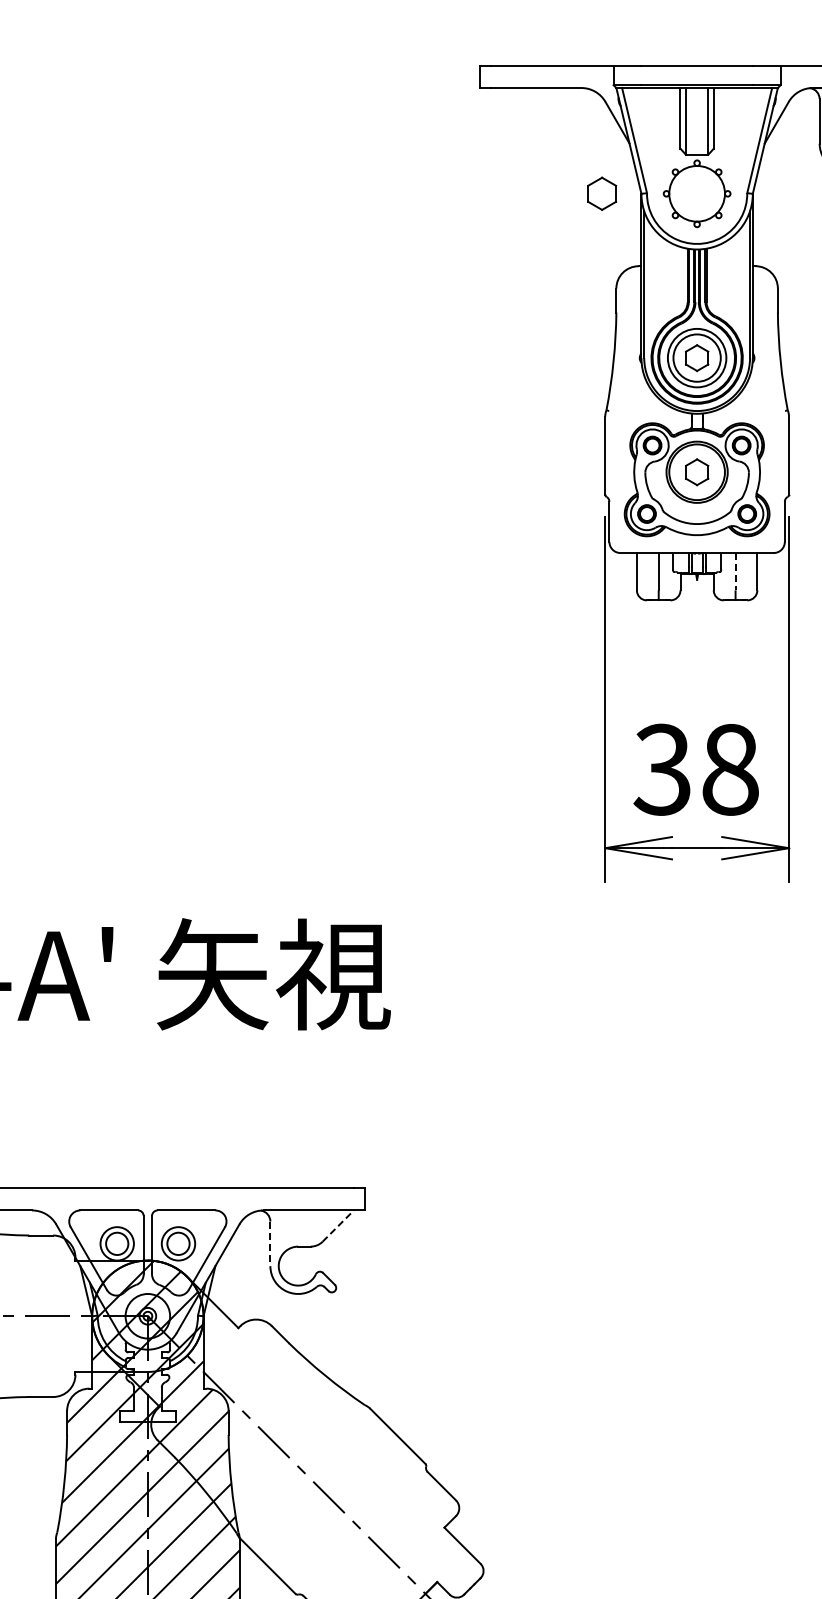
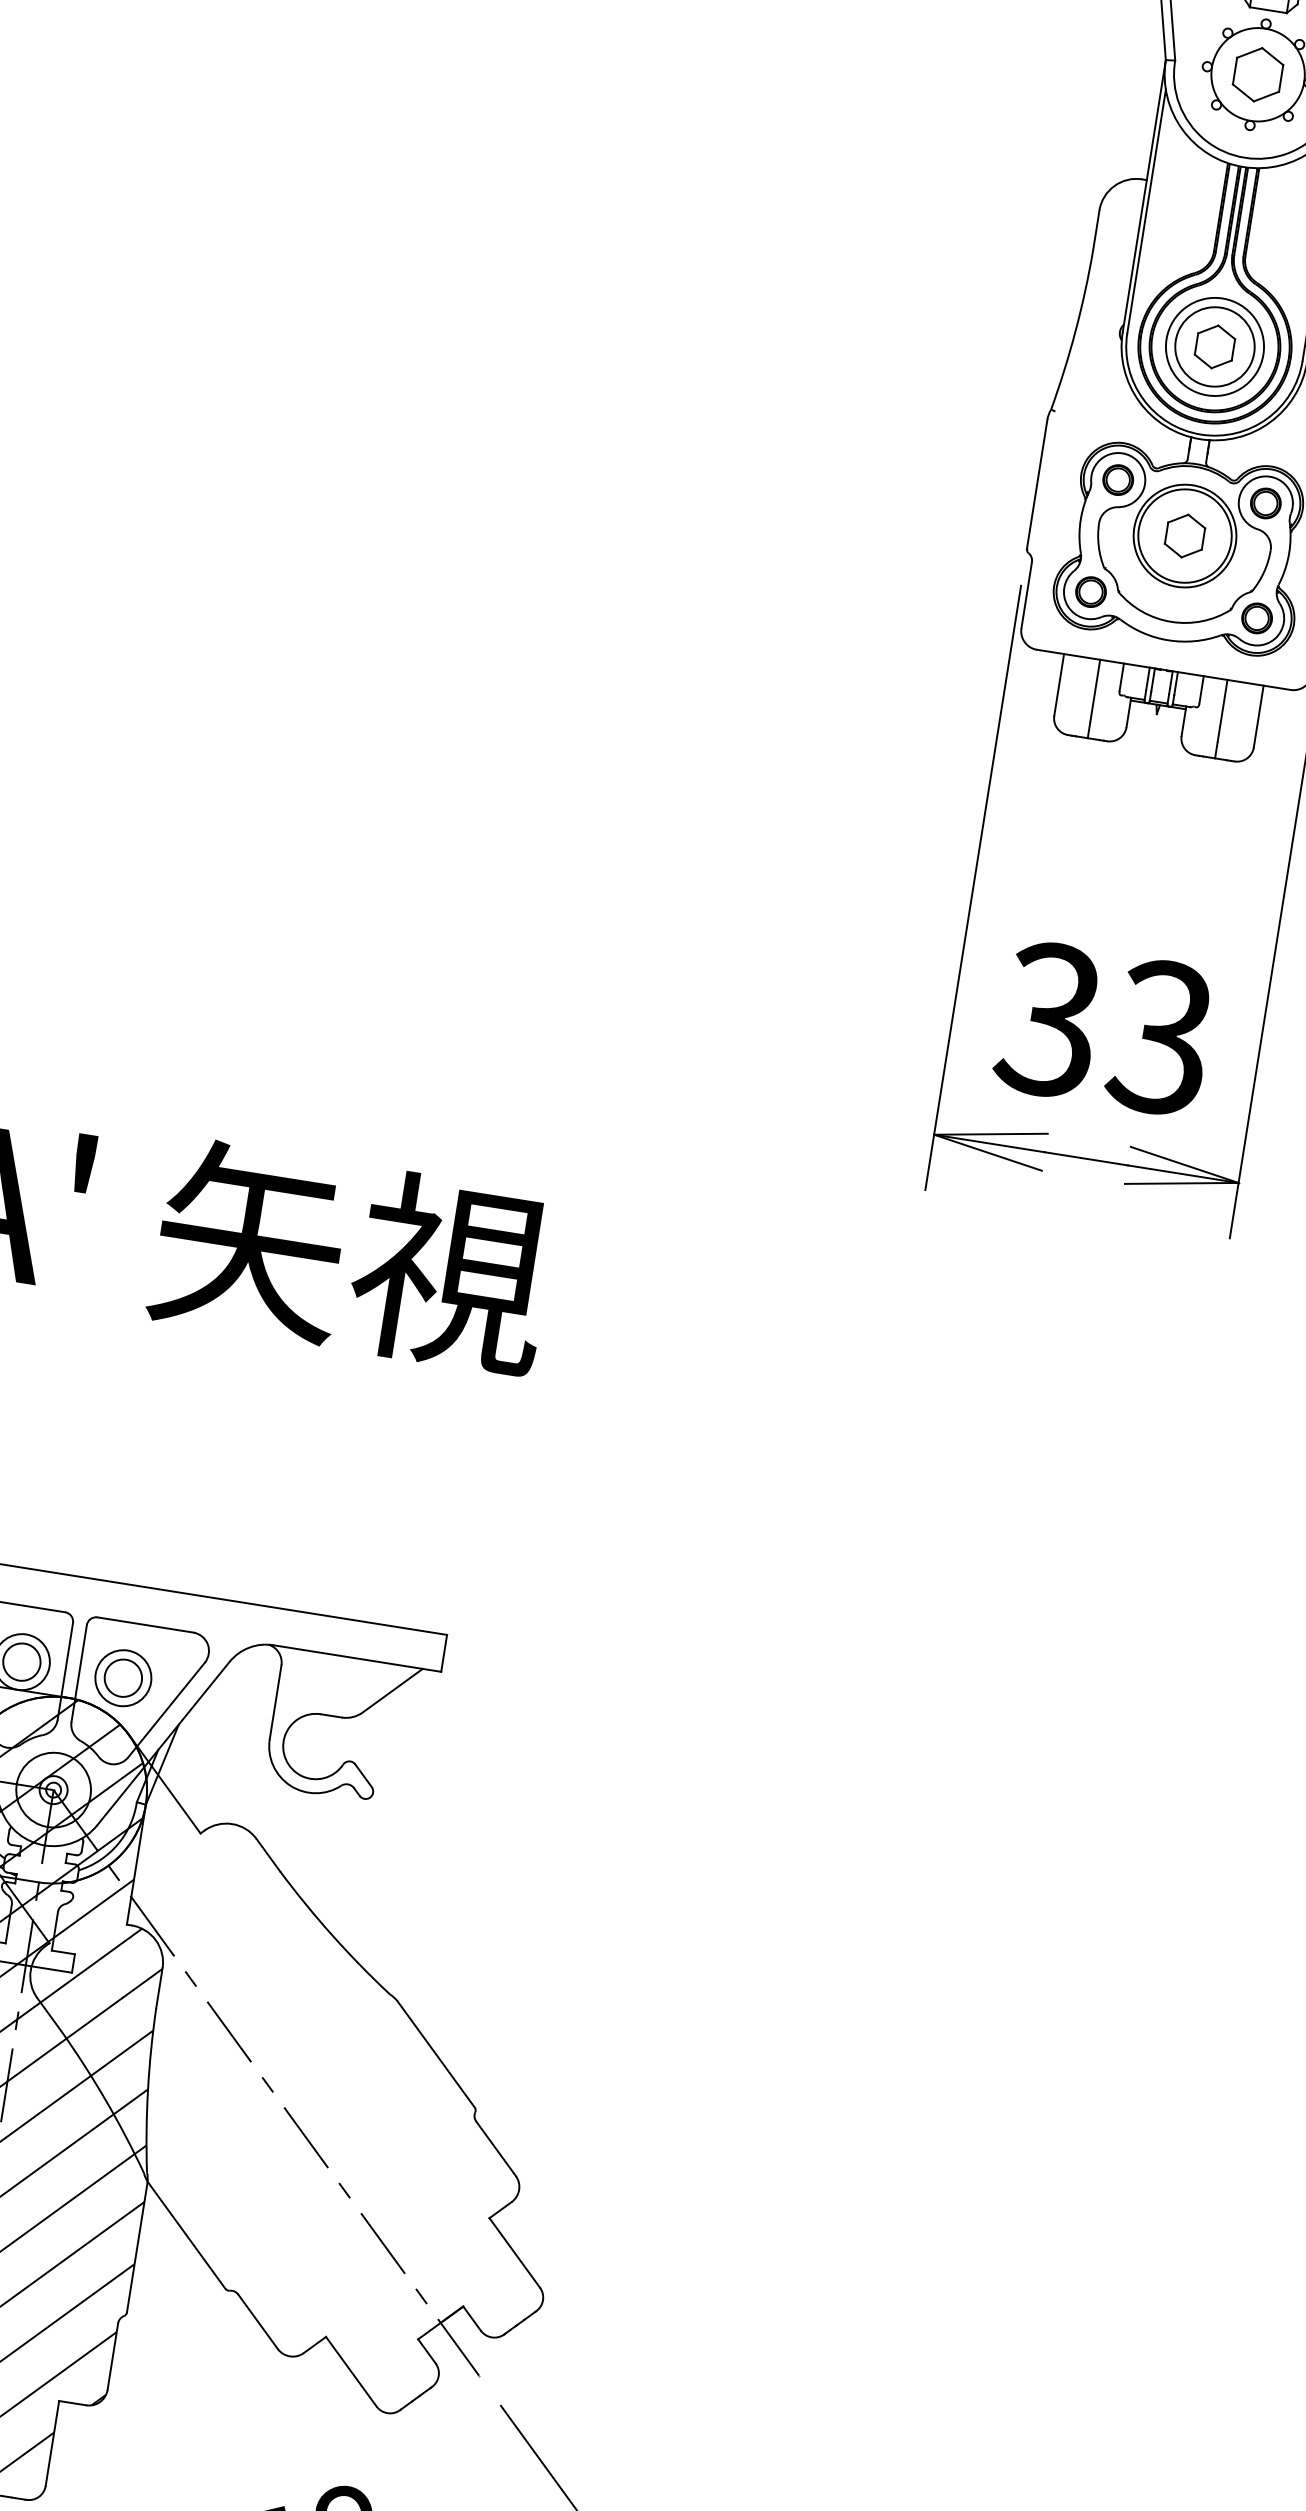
part: (602, 193) -> (1258, 74), moved
line: (735, 571) -> (1222, 710), dashed -> solid
text: (729, 769) -> (1160, 1036), 38 -> 33
line: (338, 1225) -> (393, 1689), dashed -> solid
line: (270, 1244) -> (275, 1703), dashed -> solid

